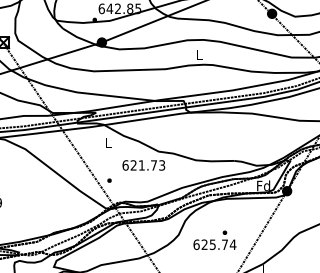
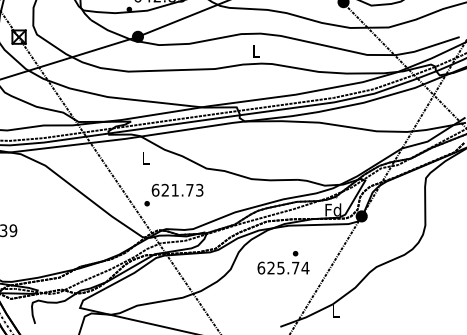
text: (143, 164) -> (177, 189), moved
text: (214, 240) -> (283, 262), moved

